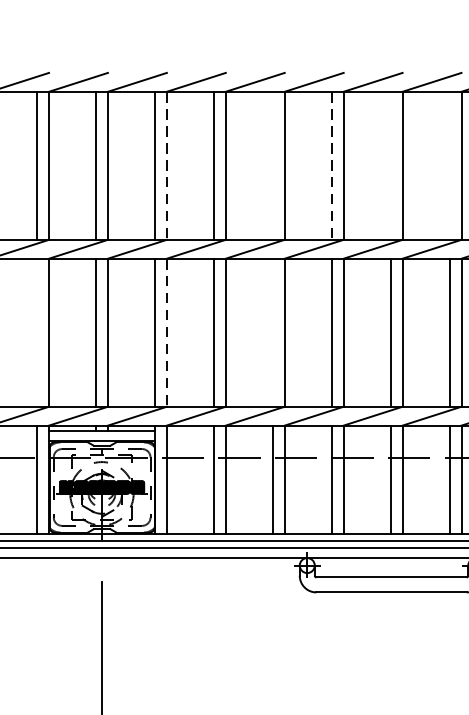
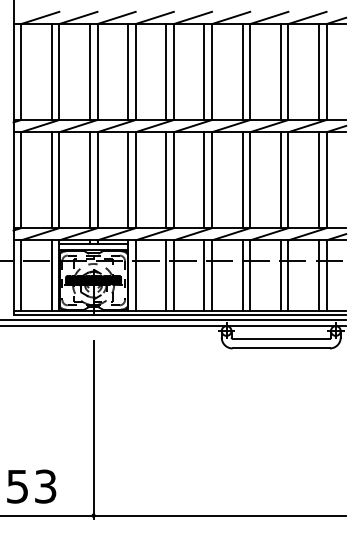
line: (166, 166) -> (135, 72), dashed -> solid
line: (273, 166) -> (204, 72), added
line: (331, 166) -> (242, 72), dashed -> solid
line: (390, 166) -> (280, 72), added
line: (449, 166) -> (318, 72), added
line: (36, 333) -> (51, 180), added
line: (166, 333) -> (135, 180), dashed -> solid
line: (273, 333) -> (204, 180), added

